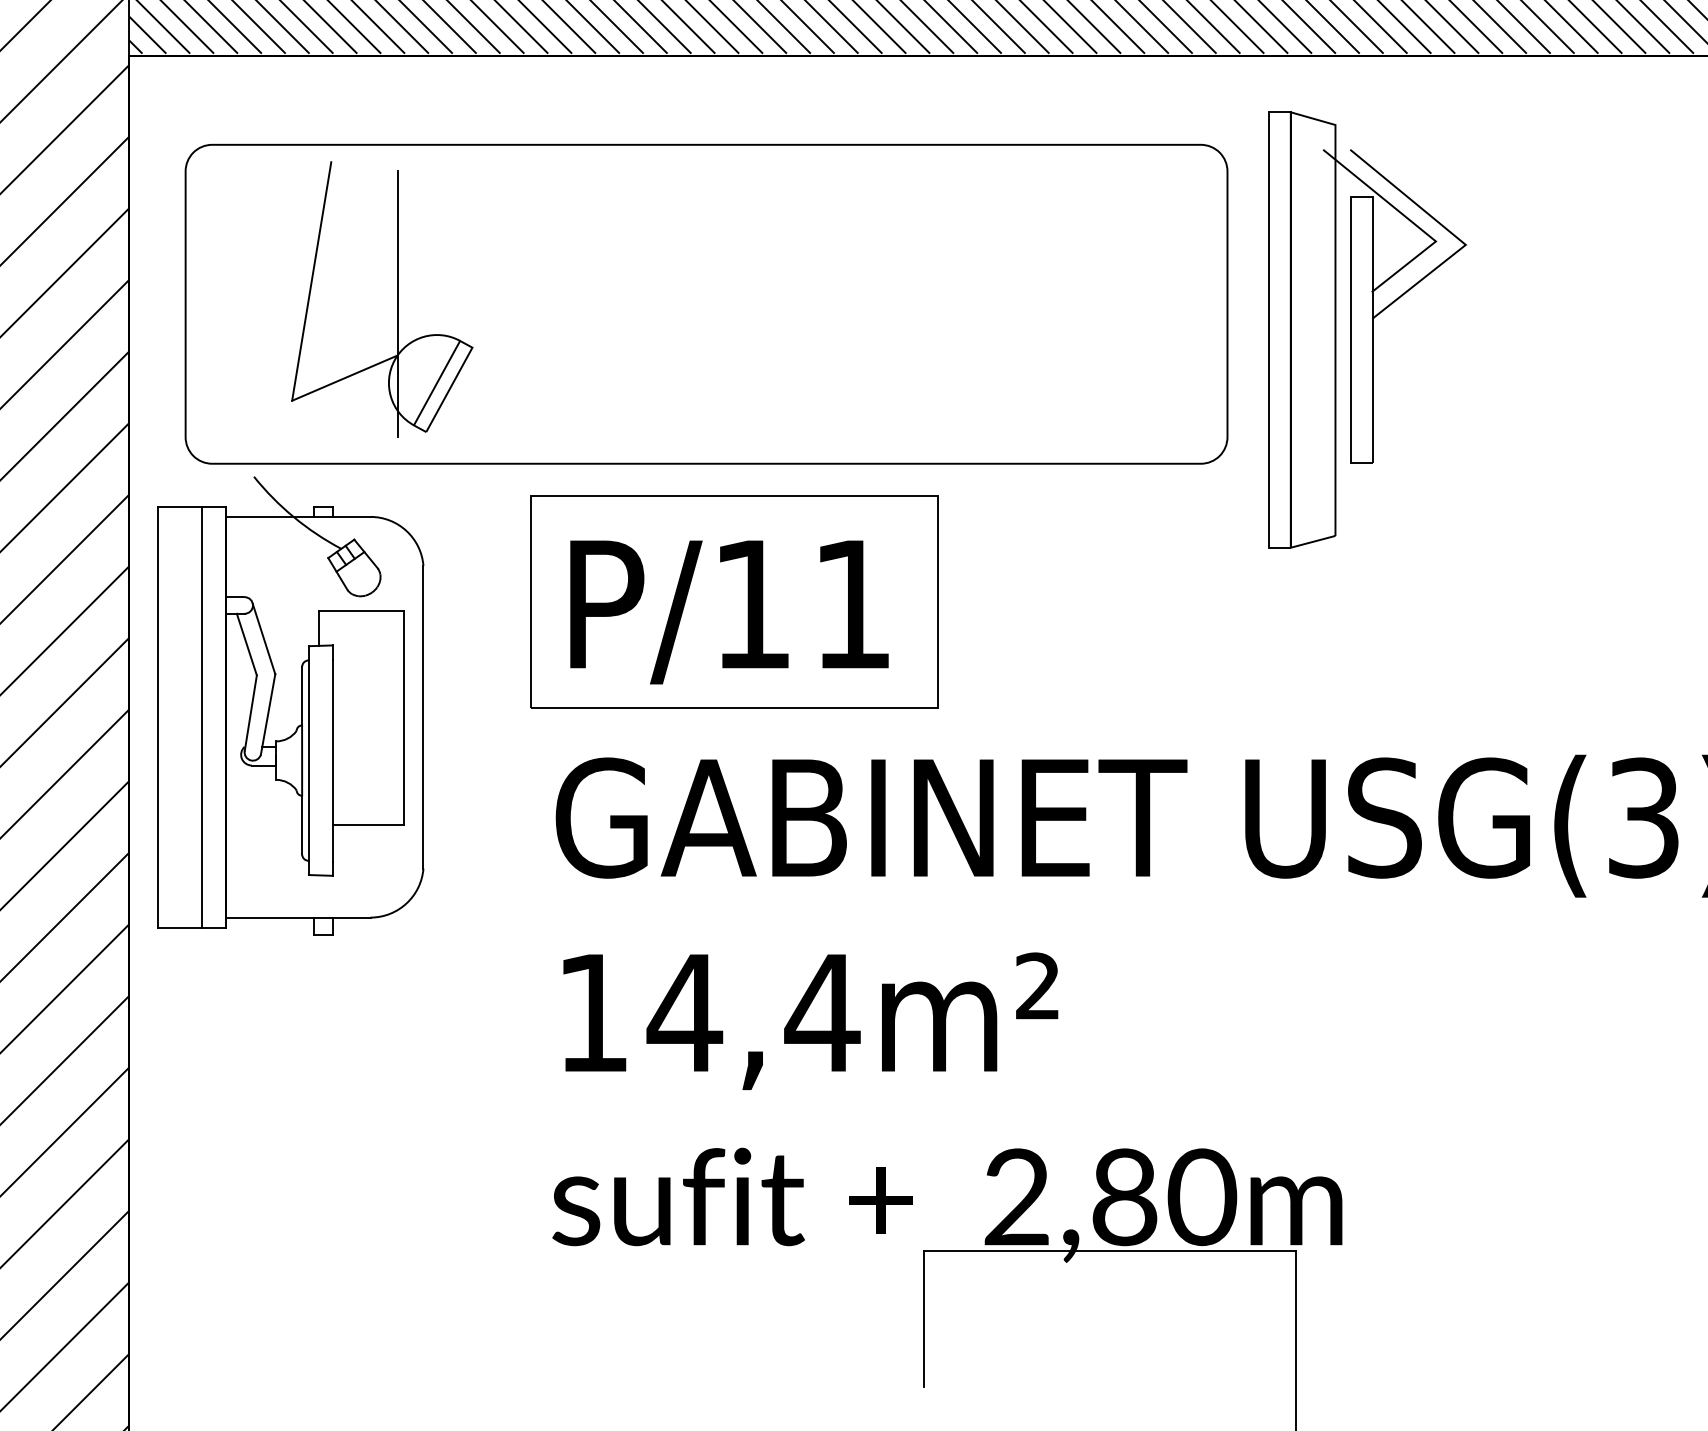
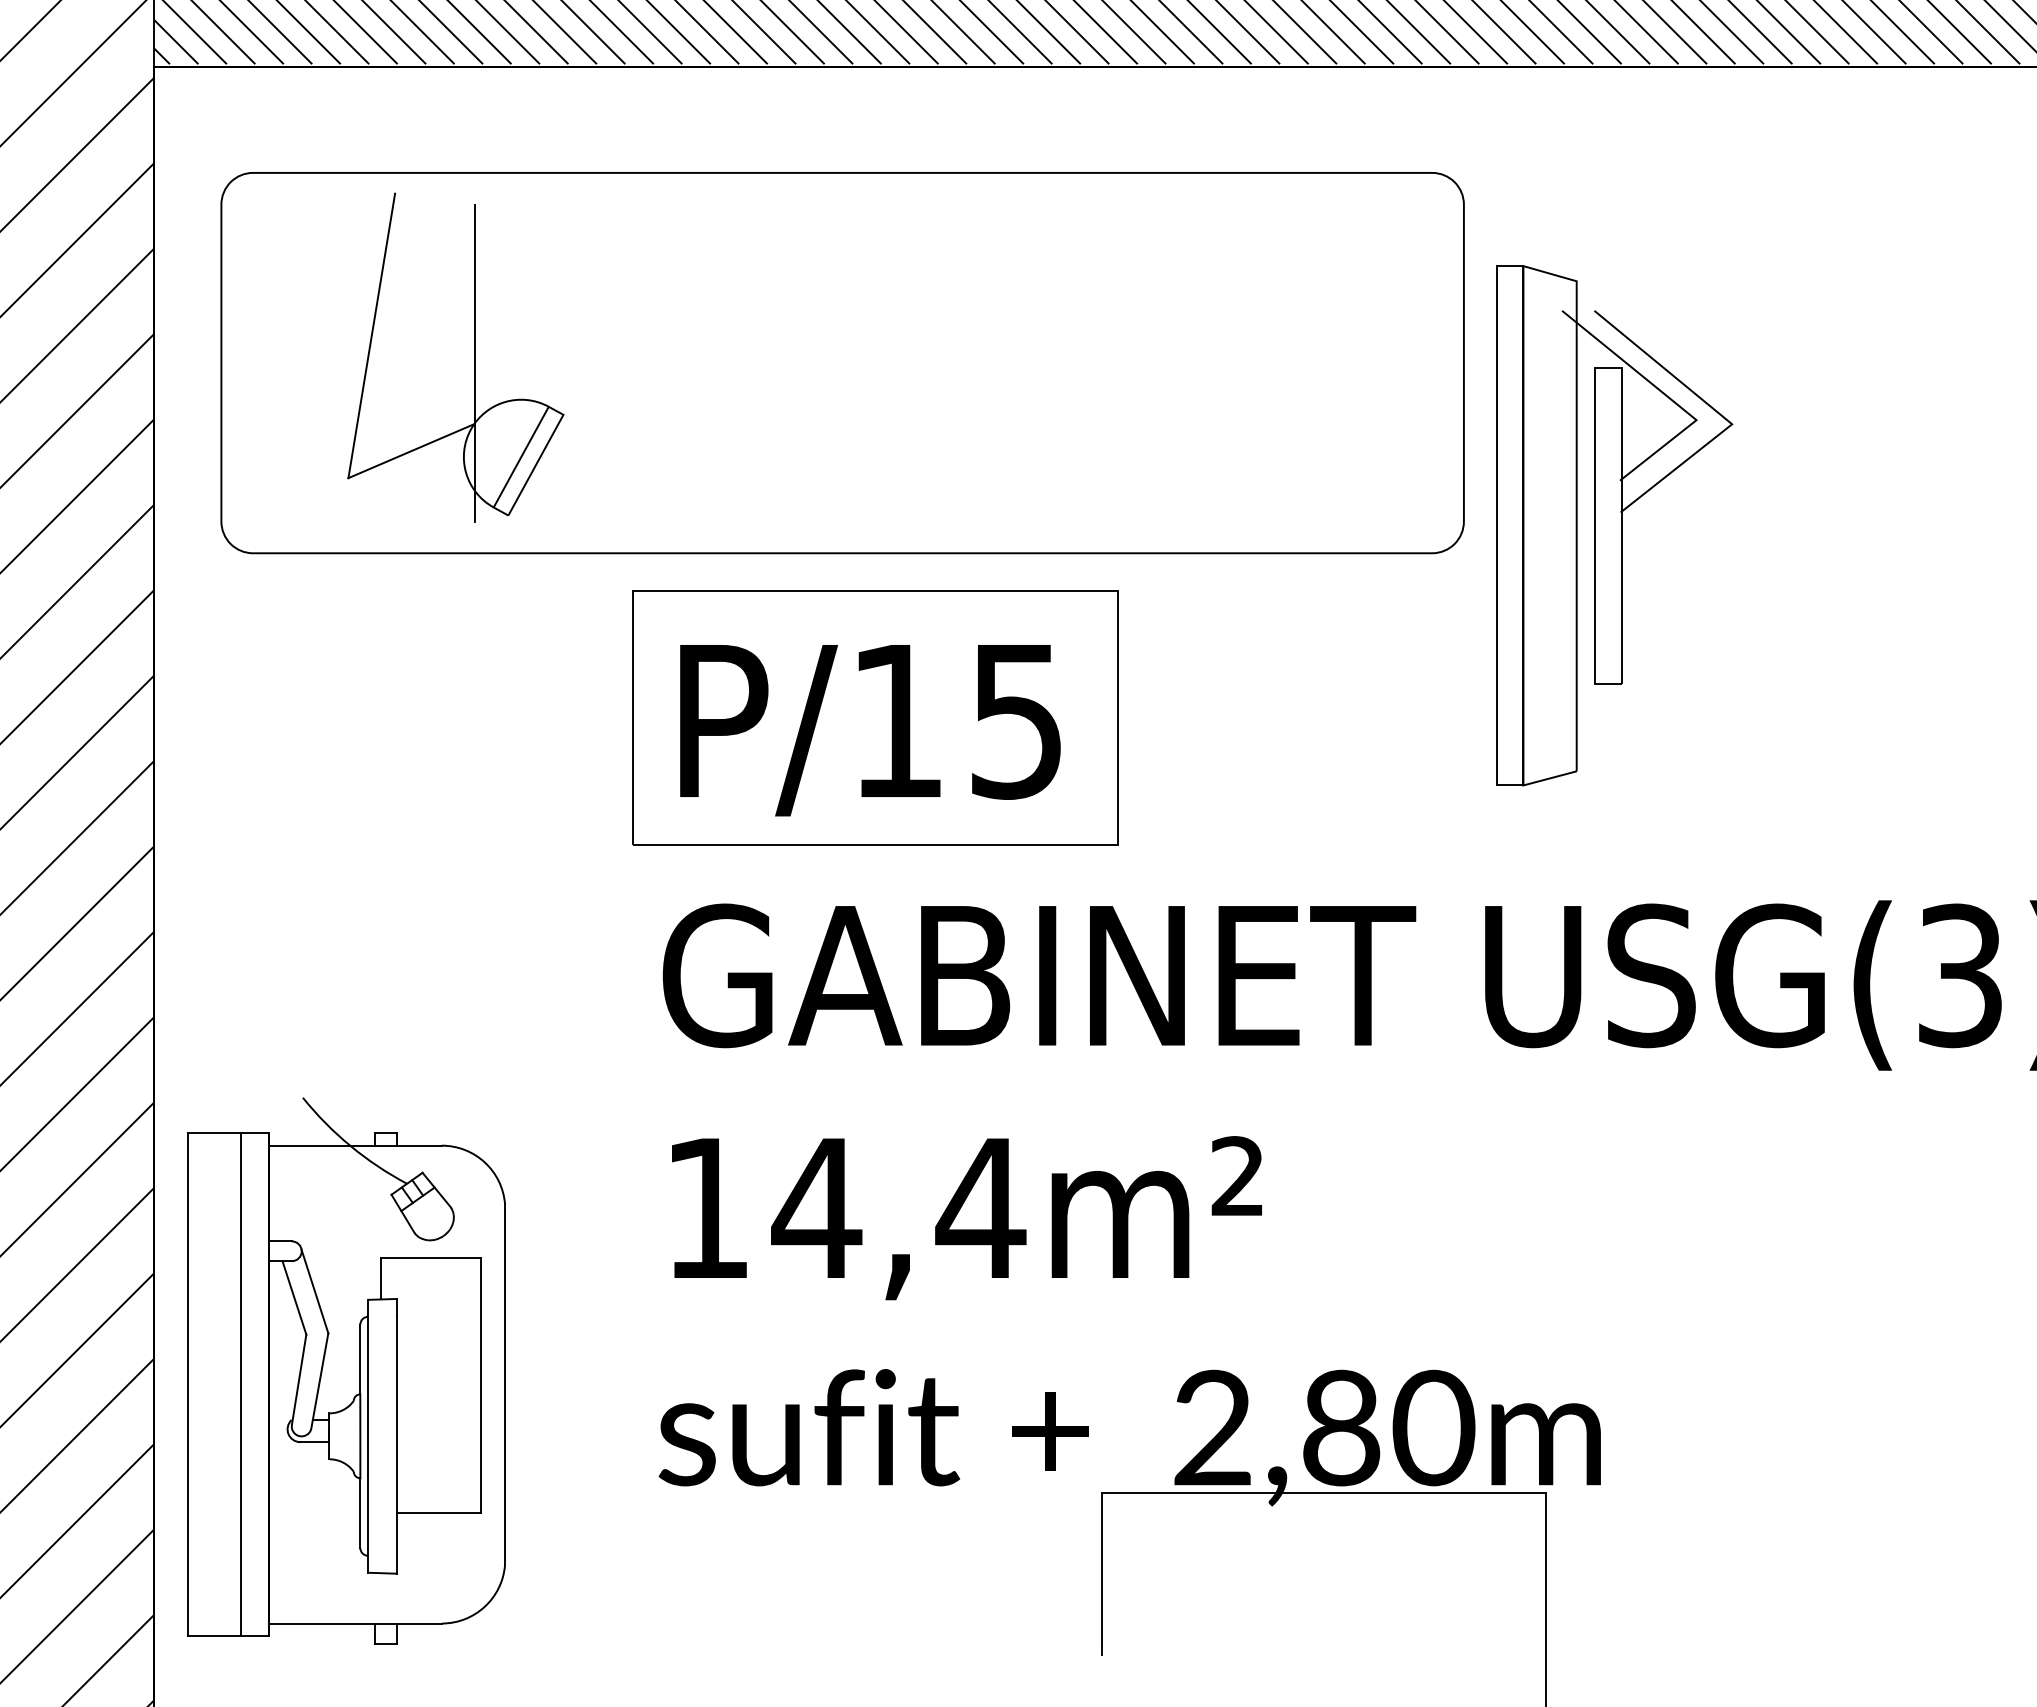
part: (1367, 329) -> (1614, 525), moved
text: (852, 605) -> (1016, 722), P/11 -> P/15
part: (290, 705) -> (346, 1370), moved

